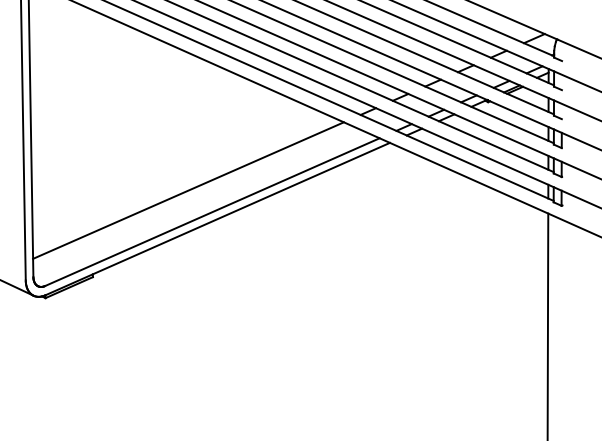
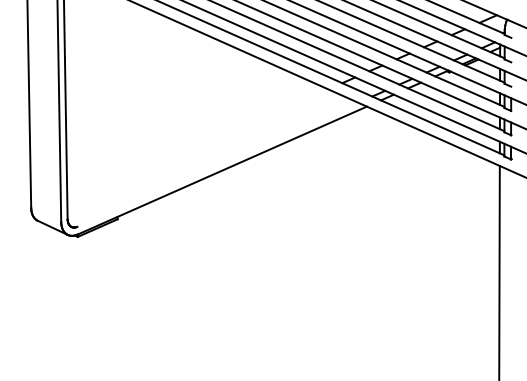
line: (188, 190) -> (197, 146), removed
line: (211, 211) -> (217, 164), removed

